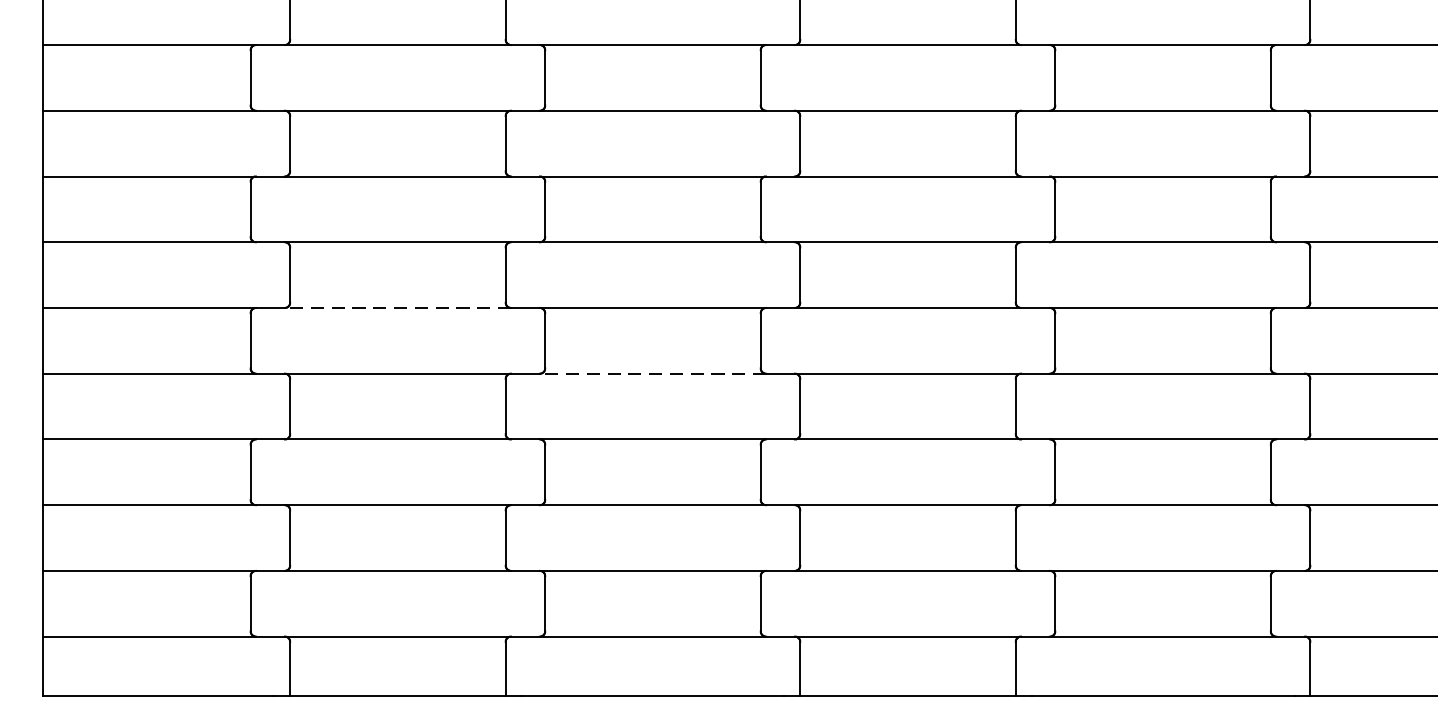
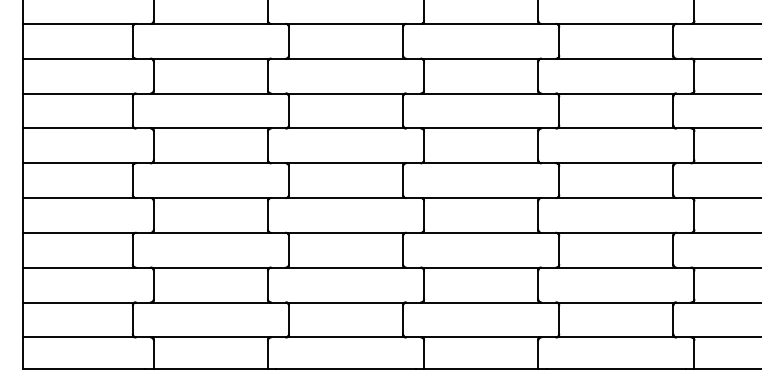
line: (397, 308) -> (210, 163), dashed -> solid
line: (653, 374) -> (346, 198), dashed -> solid

